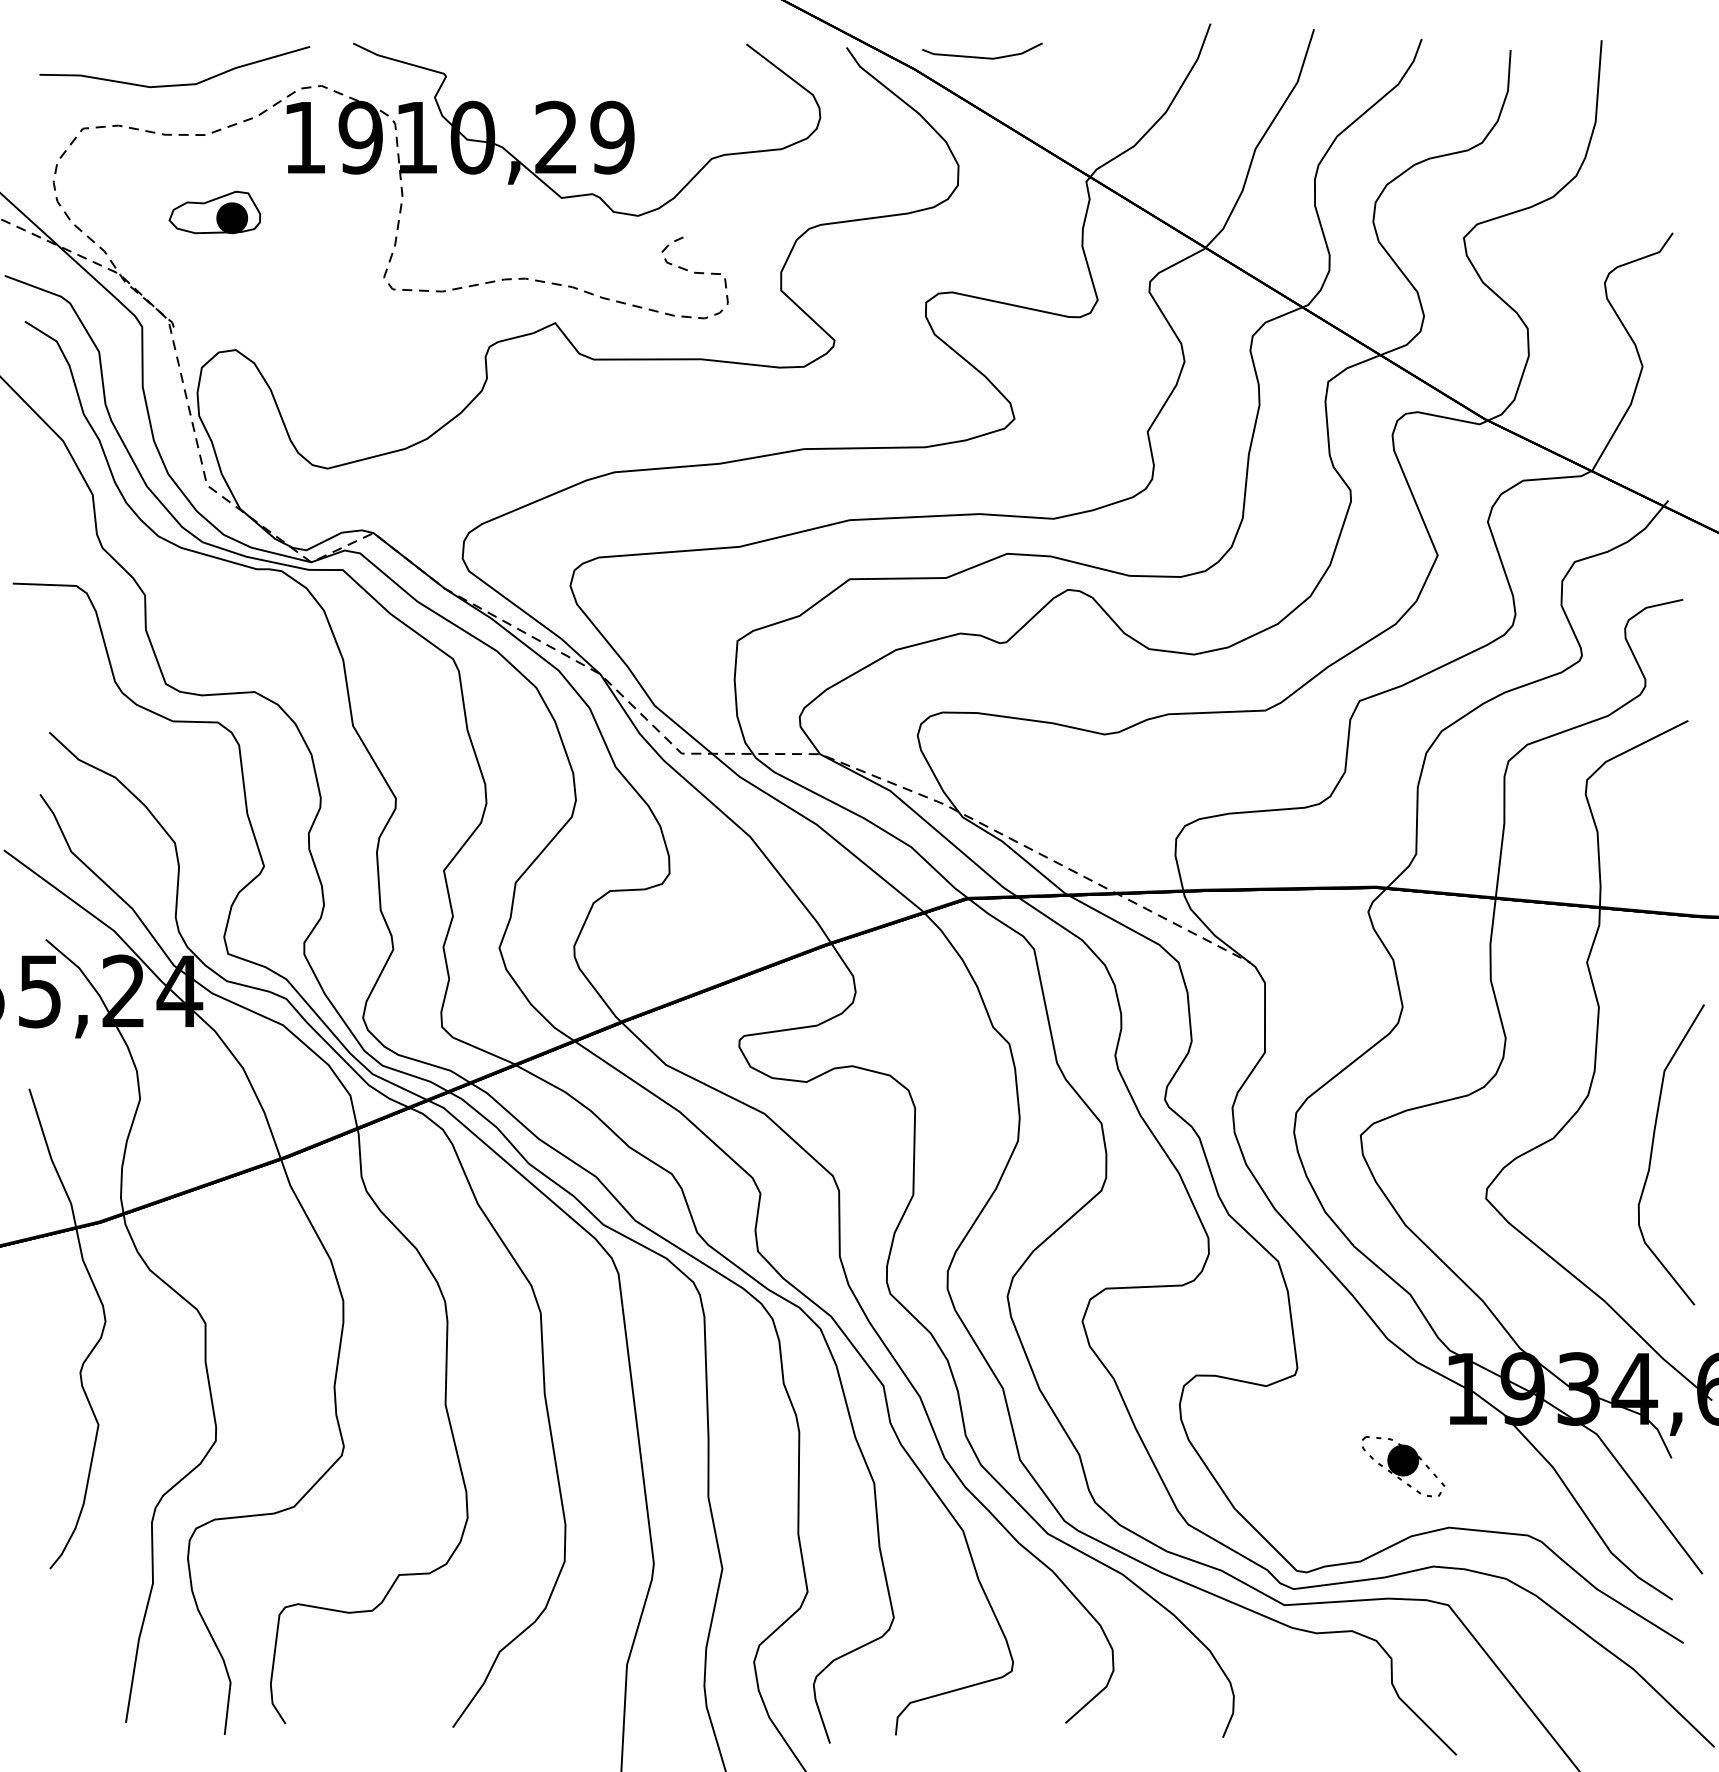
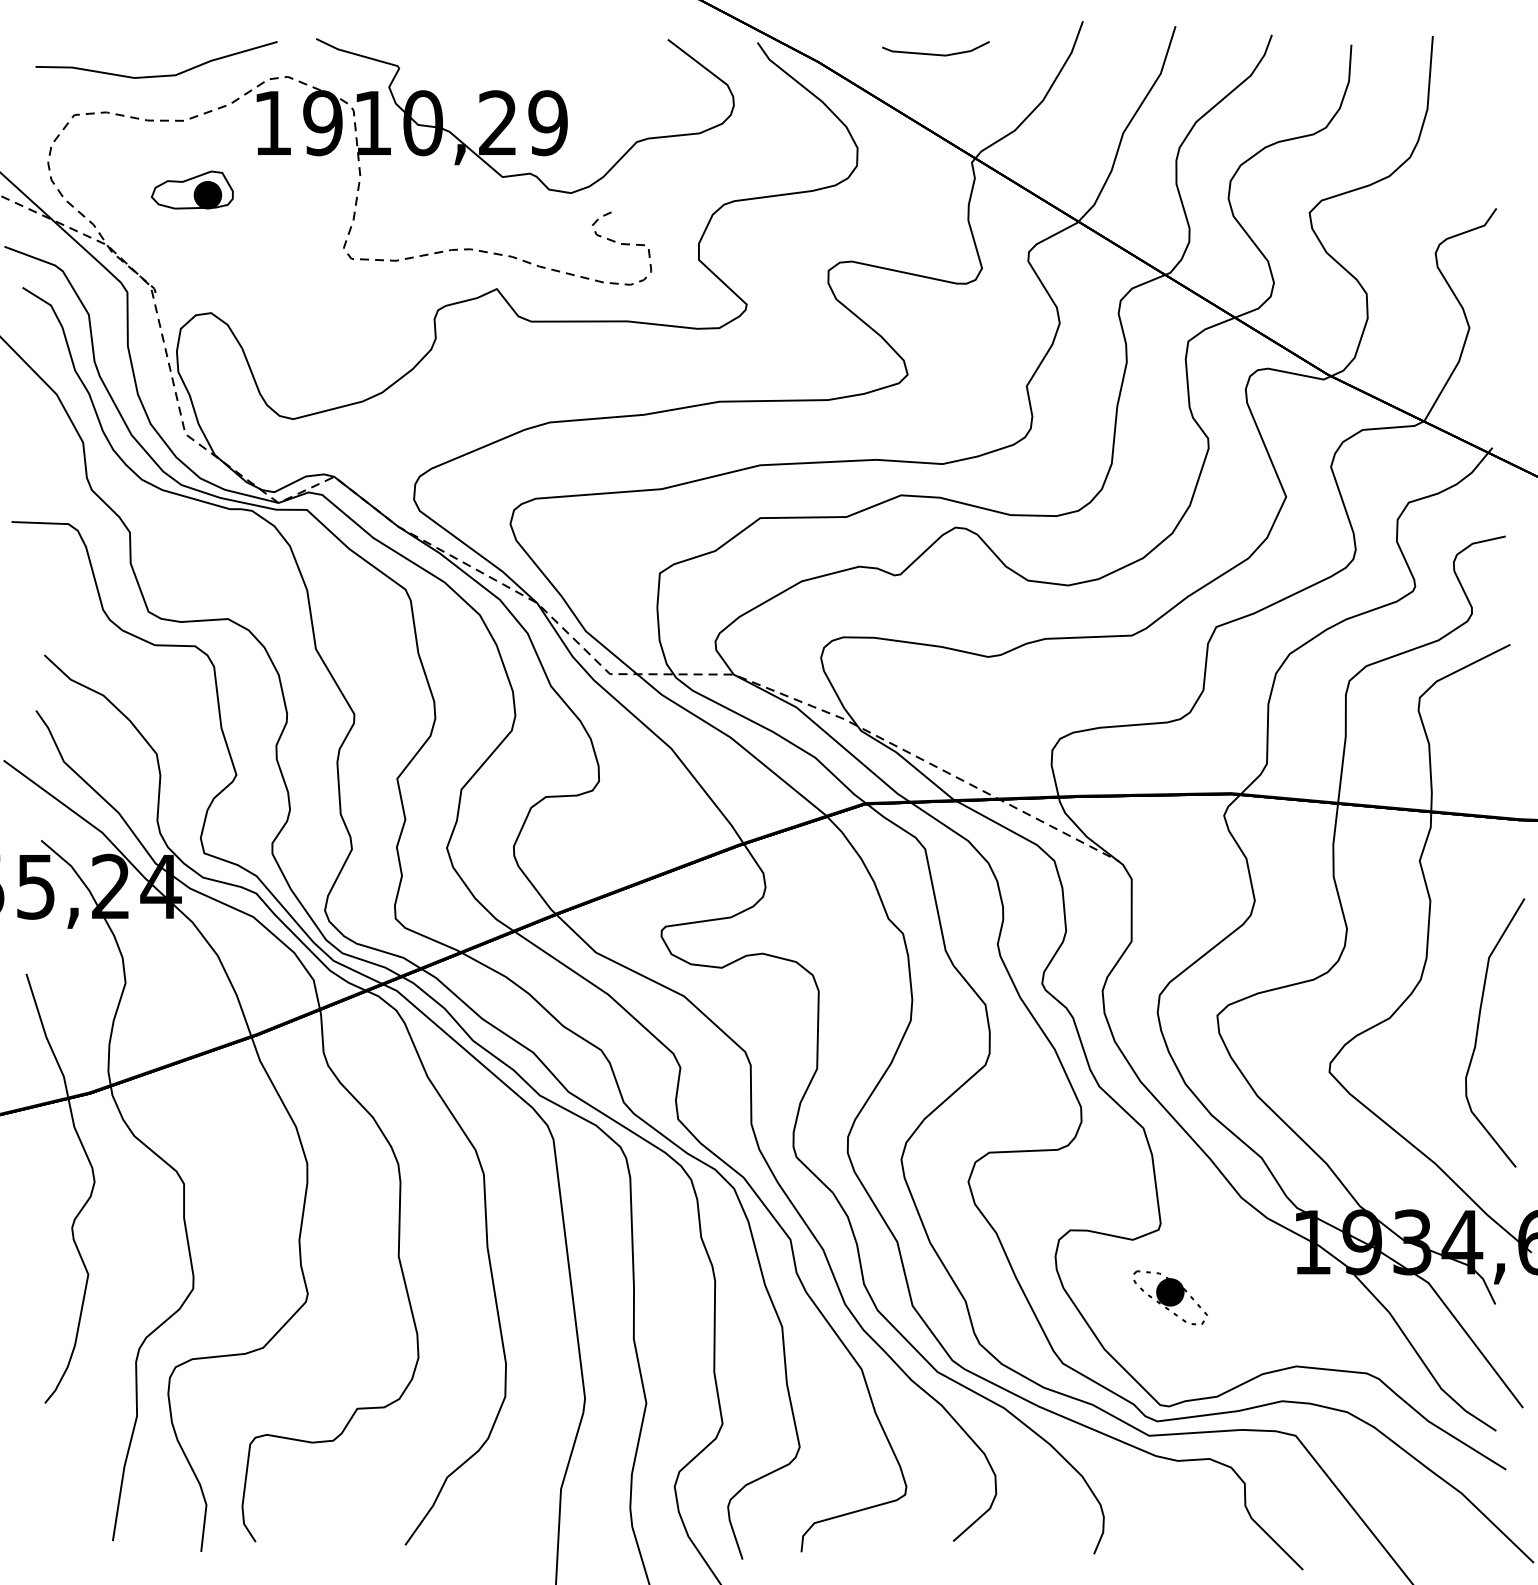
line: (981, 56) -> (935, 53), moved
part: (1403, 1466) -> (1170, 1297), moved

